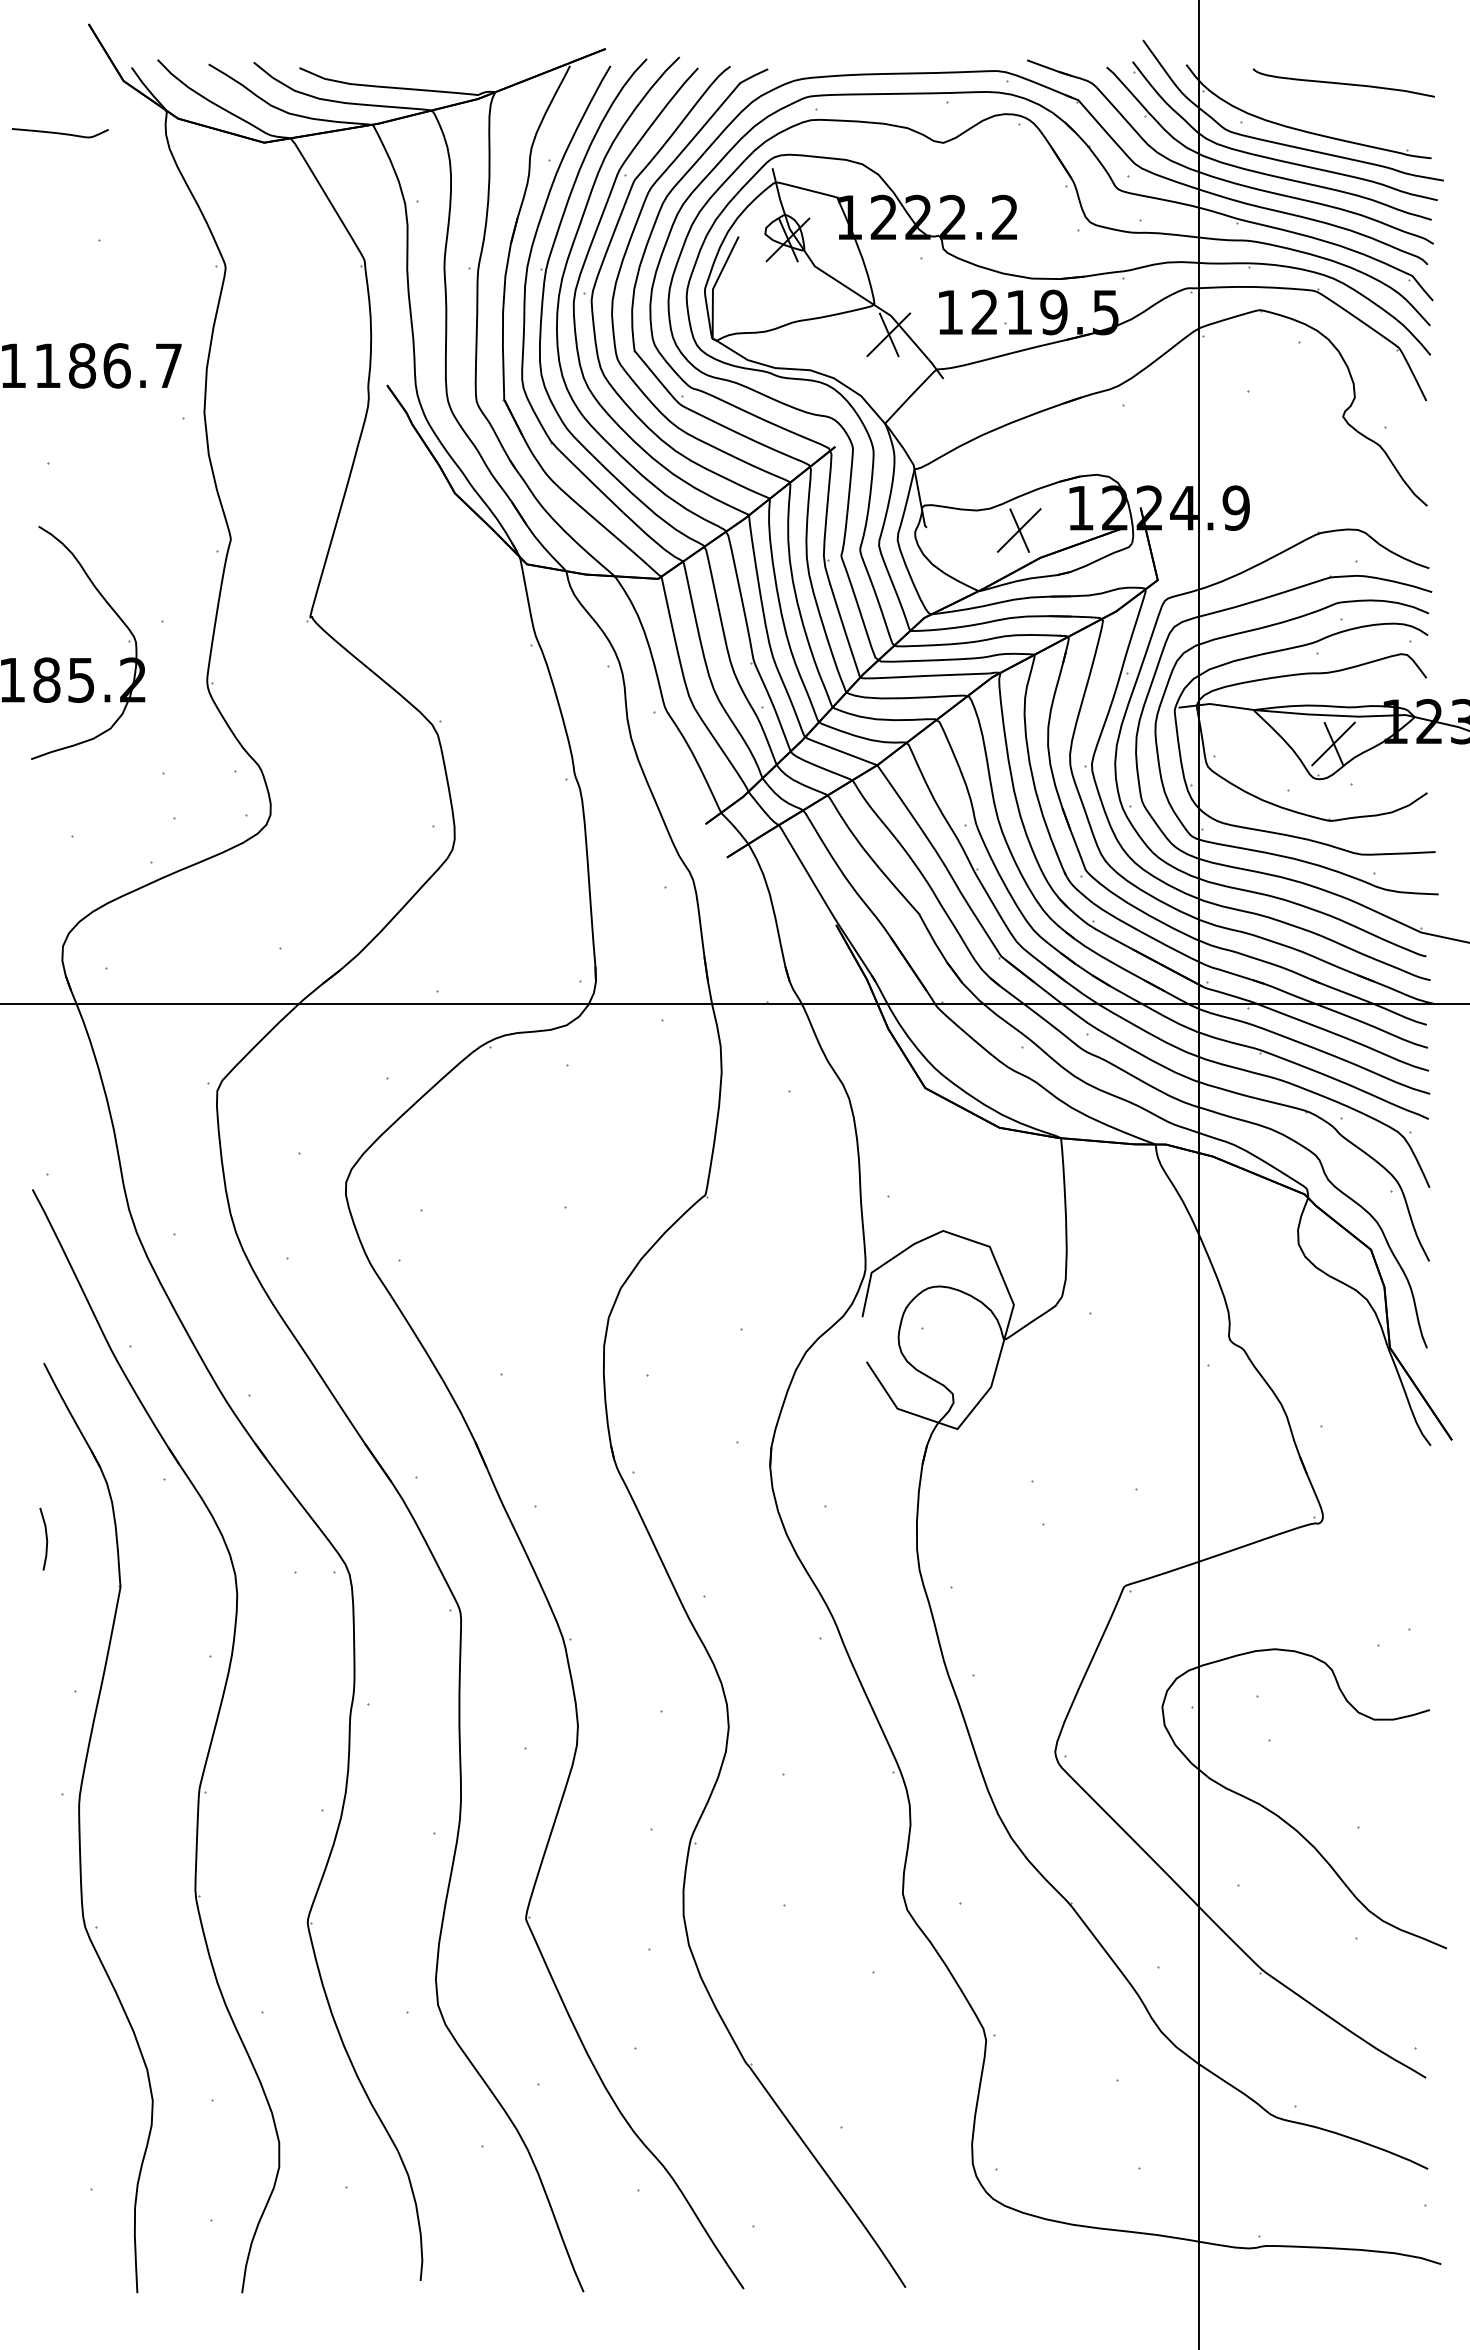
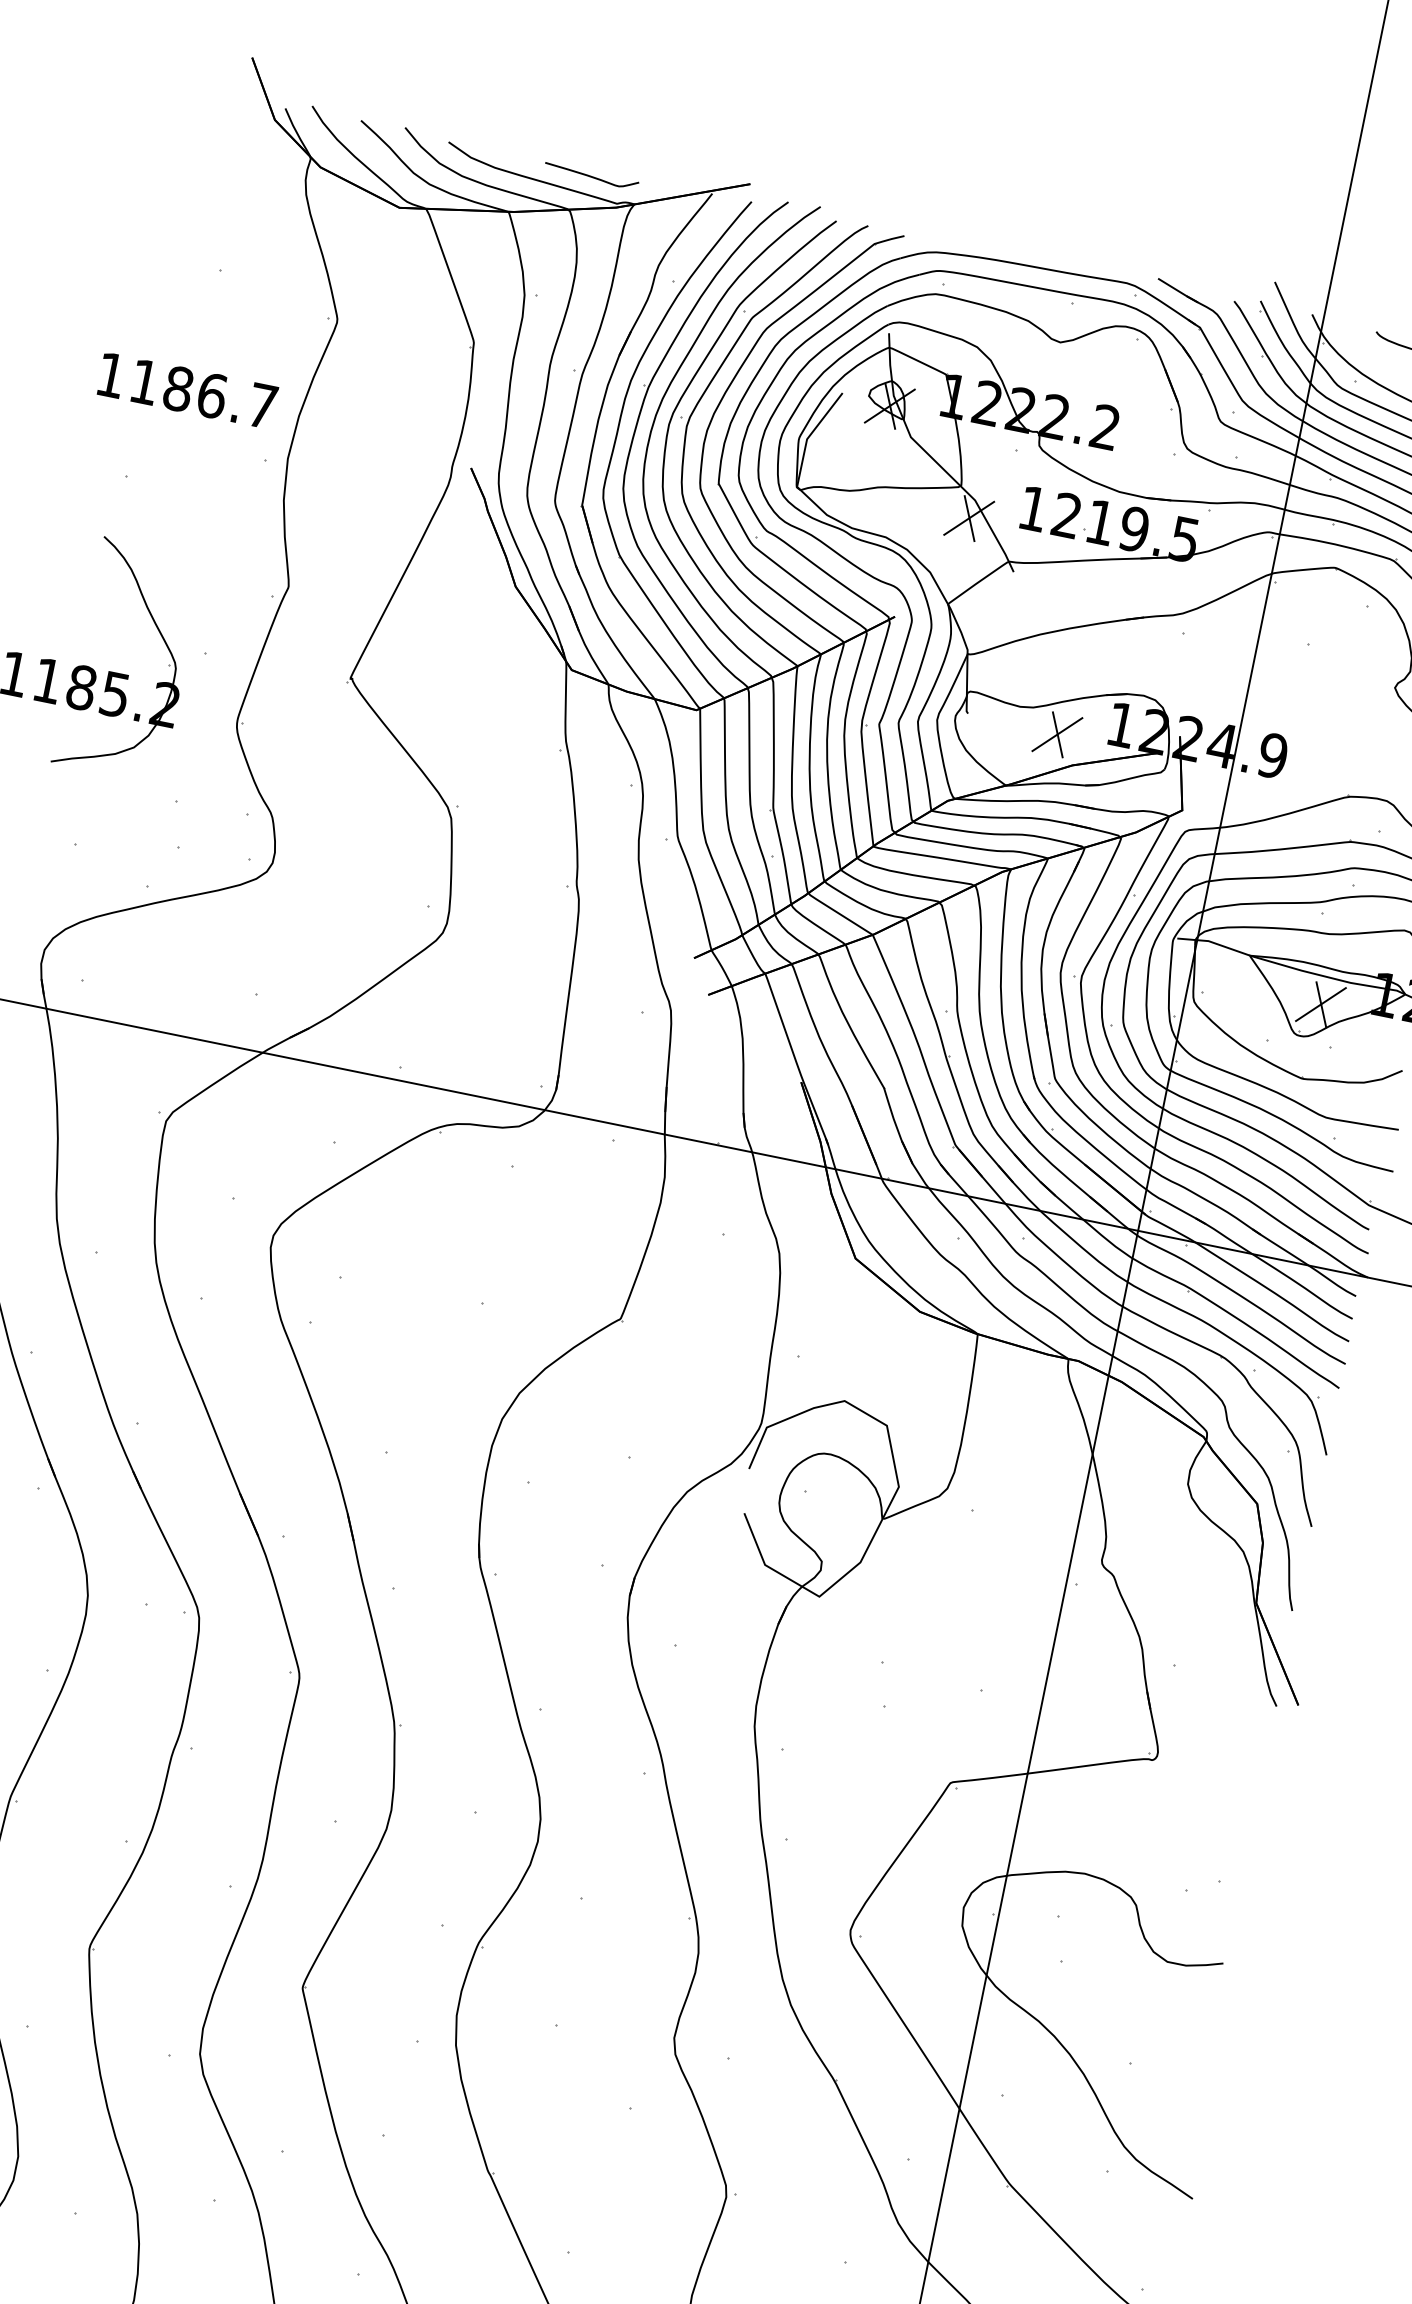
curve: (60, 133) -> (591, 176), moved

